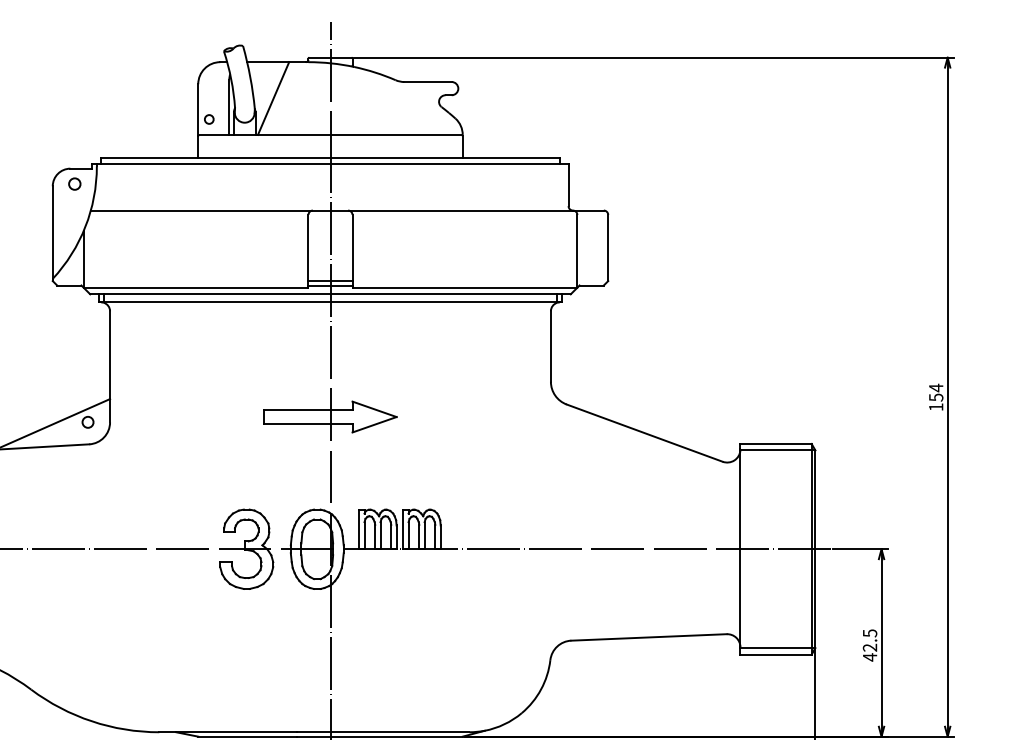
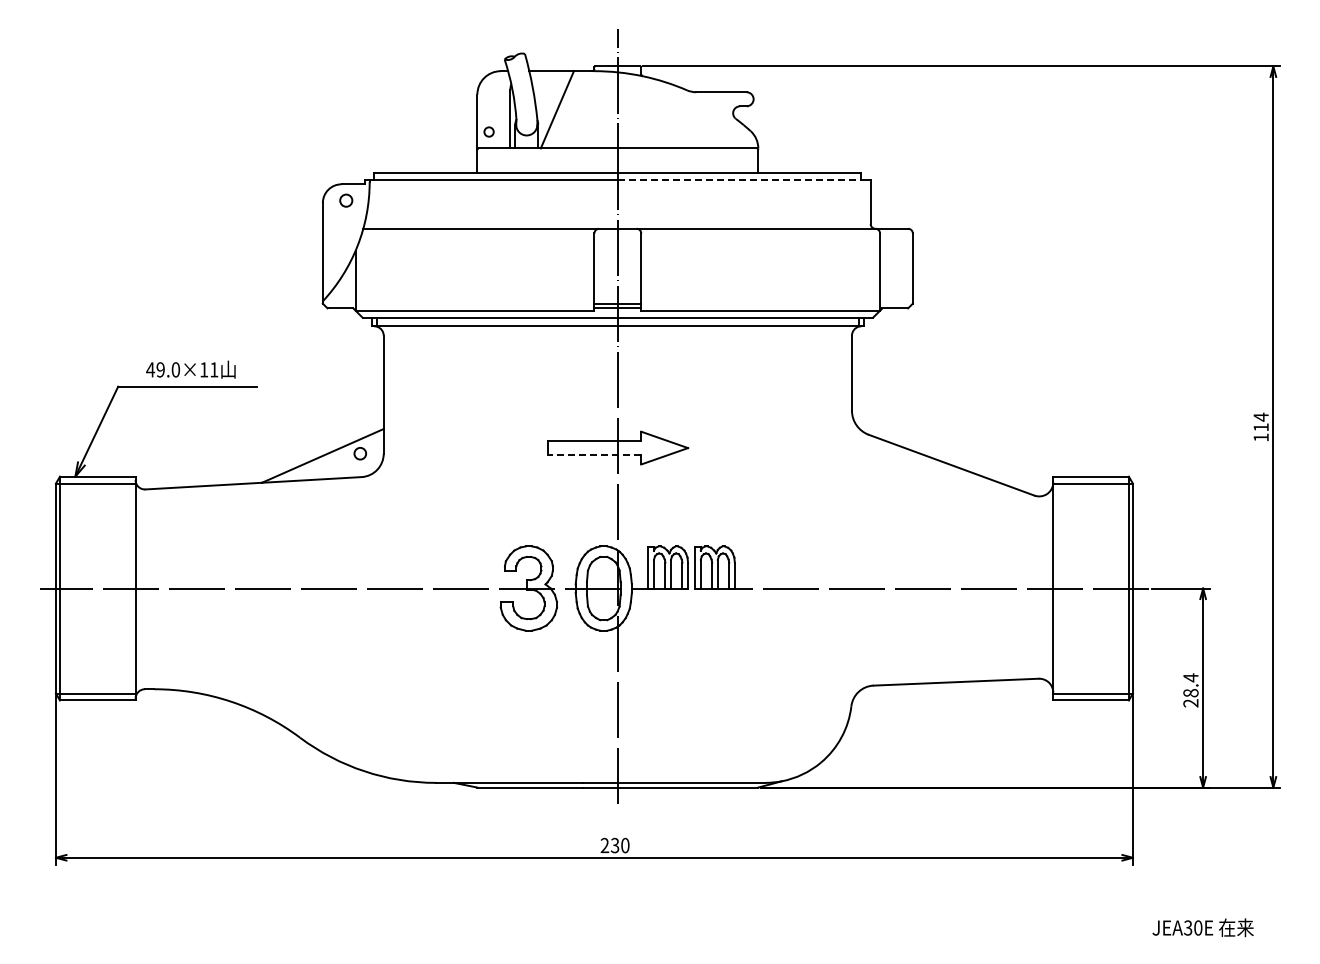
line: (445, 164) -> (739, 179), solid -> dashed
text: (935, 397) -> (1260, 427), 154 -> 114
line: (308, 424) -> (594, 455), solid -> dashed
text: (869, 645) -> (1190, 690), 42.5 -> 28.4

